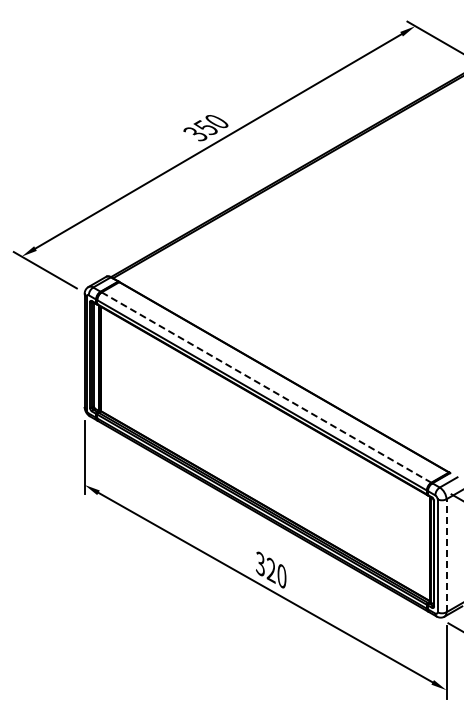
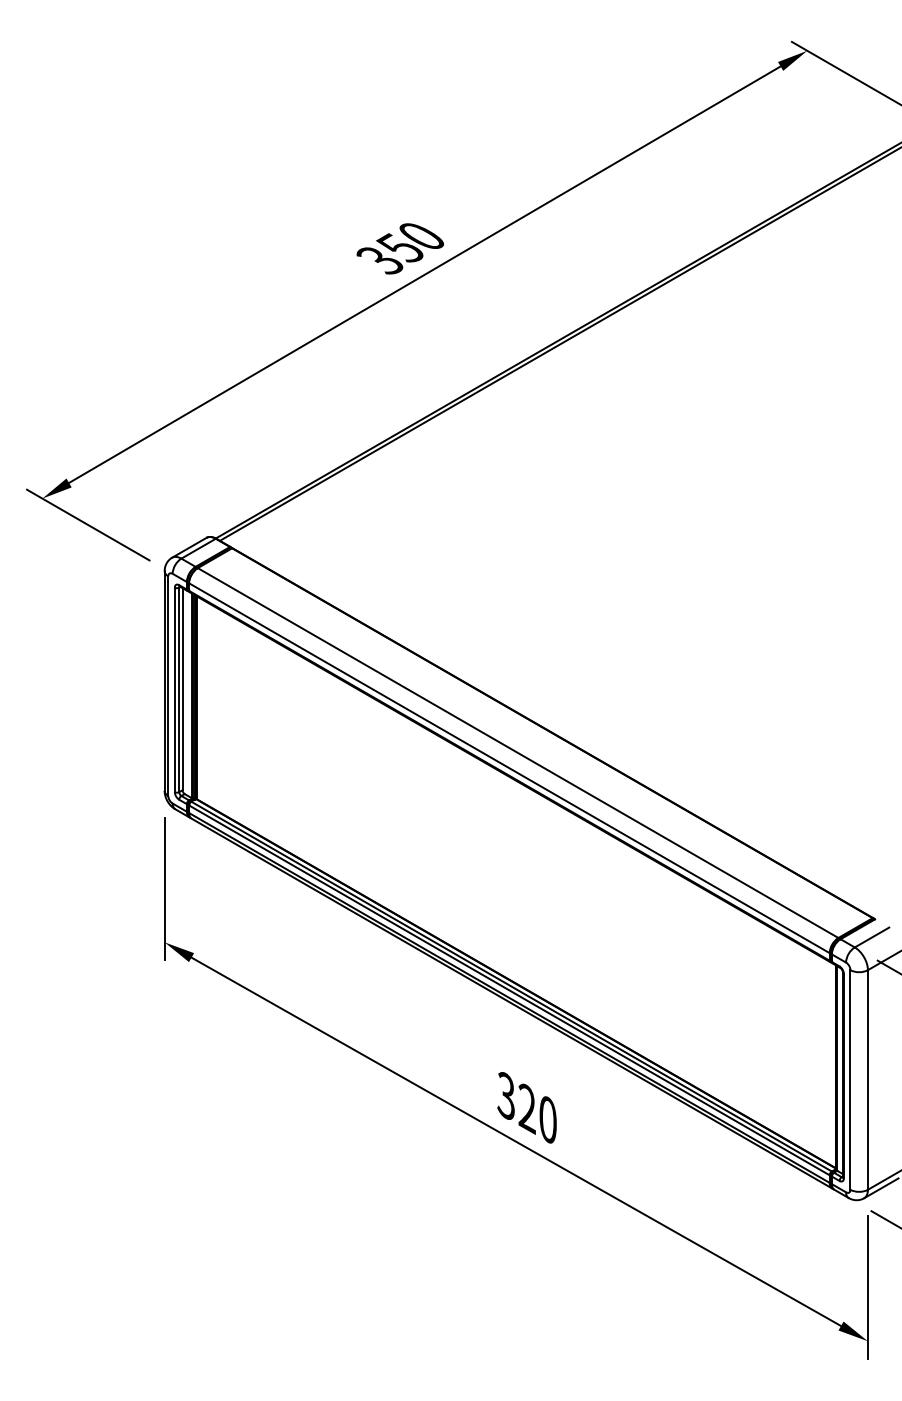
line: (266, 387) -> (518, 752), dashed -> solid
line: (446, 555) -> (867, 1079), dashed -> solid

